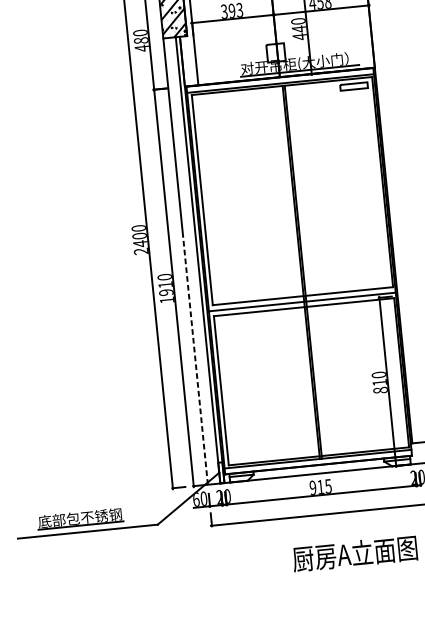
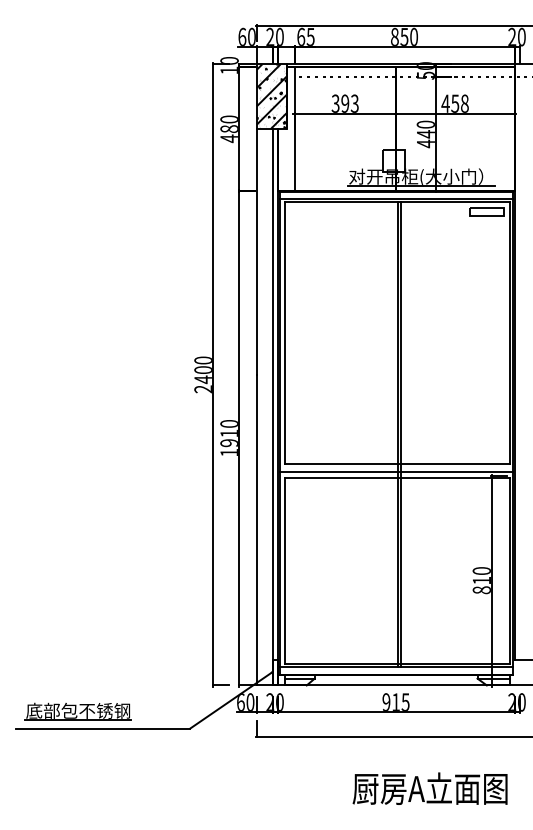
line: (195, 359) -> (257, 529), dashed -> solid
part: (79, 518) -> (77, 711), moved

